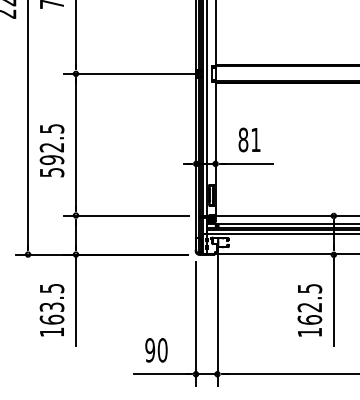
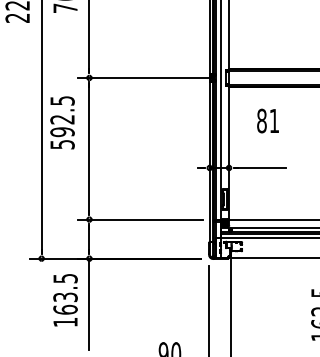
text: (249, 139) -> (267, 120), moved
text: (51, 150) -> (61, 122), moved
text: (51, 310) -> (64, 300), moved

